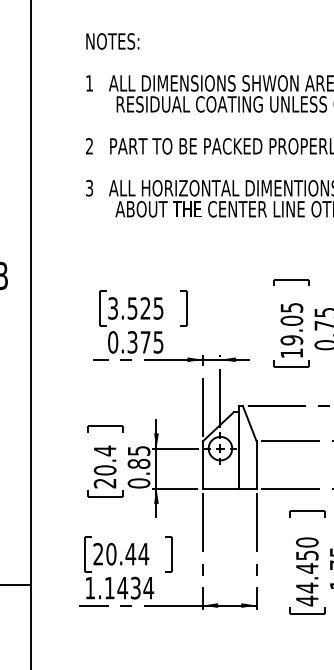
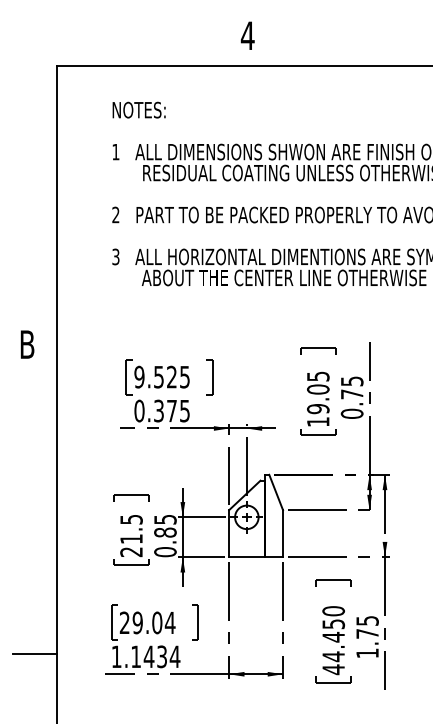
text: (113, 308) -> (139, 377), 3.525 -> 9.525
text: (105, 460) -> (131, 529), 20.4 -> 21.5
text: (121, 553) -> (147, 622), 20.44 -> 29.04

